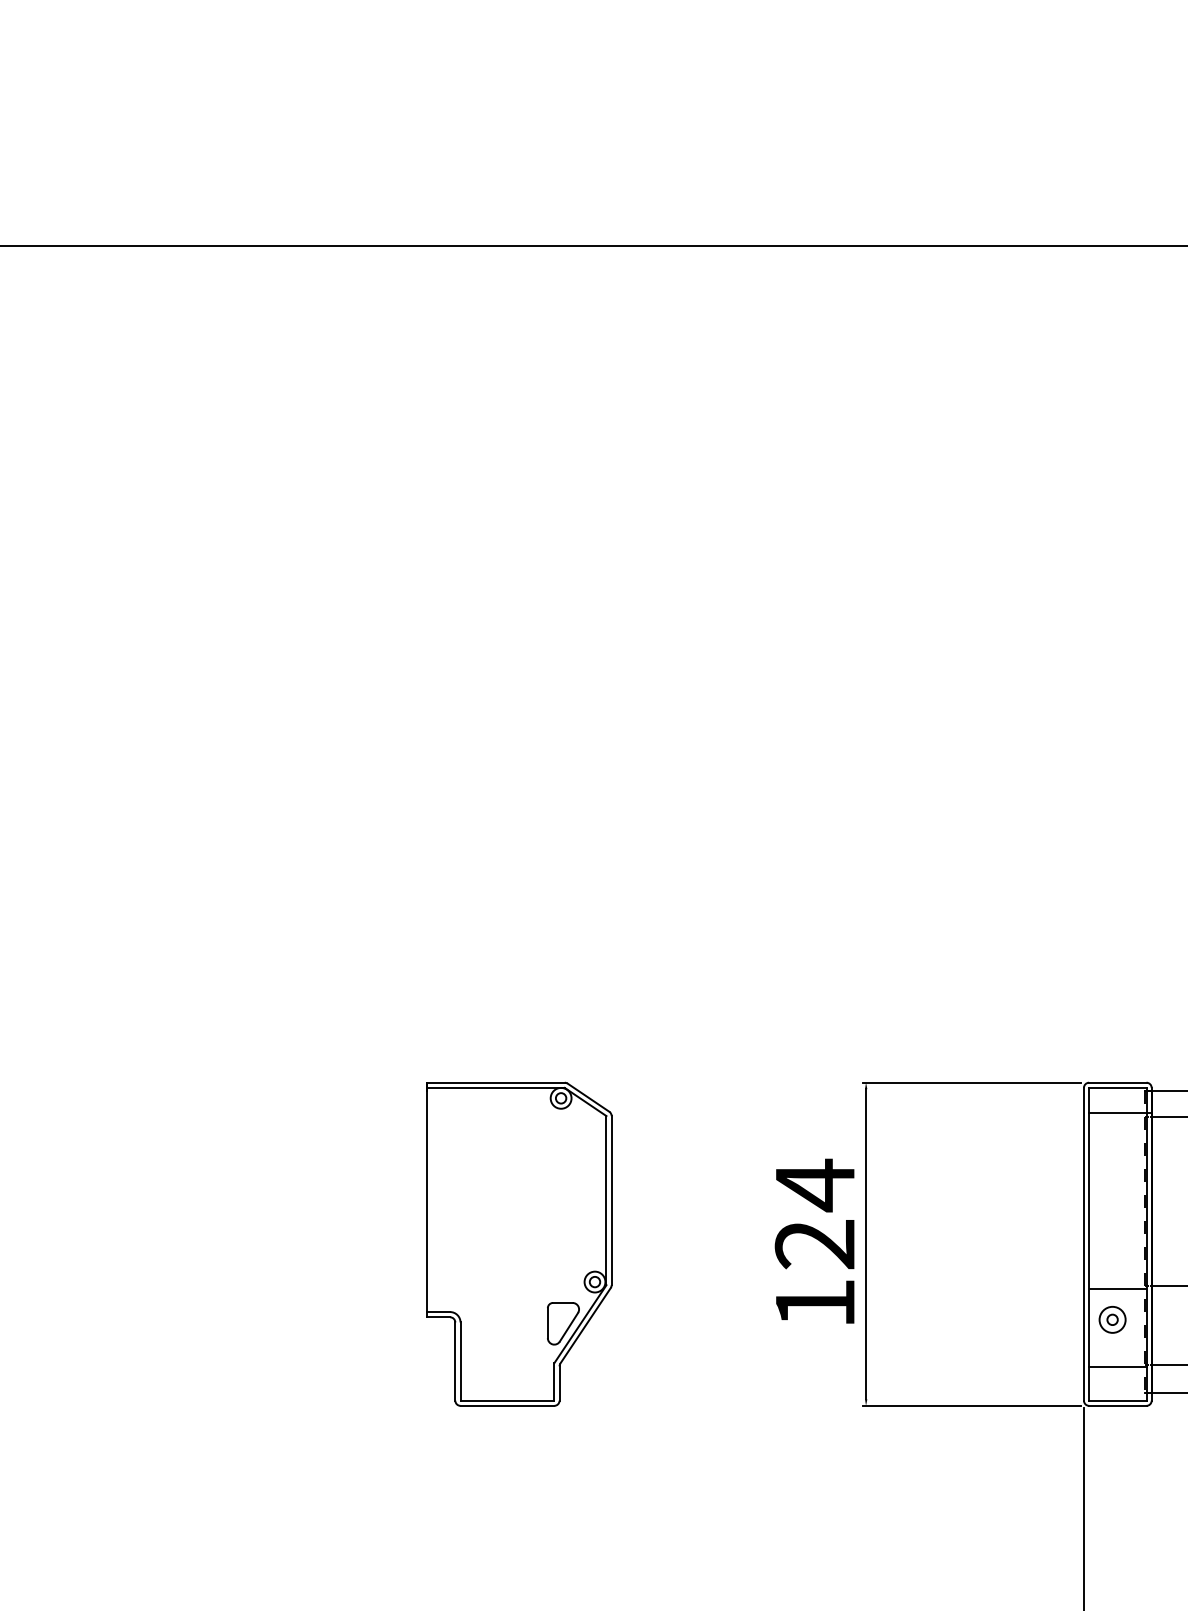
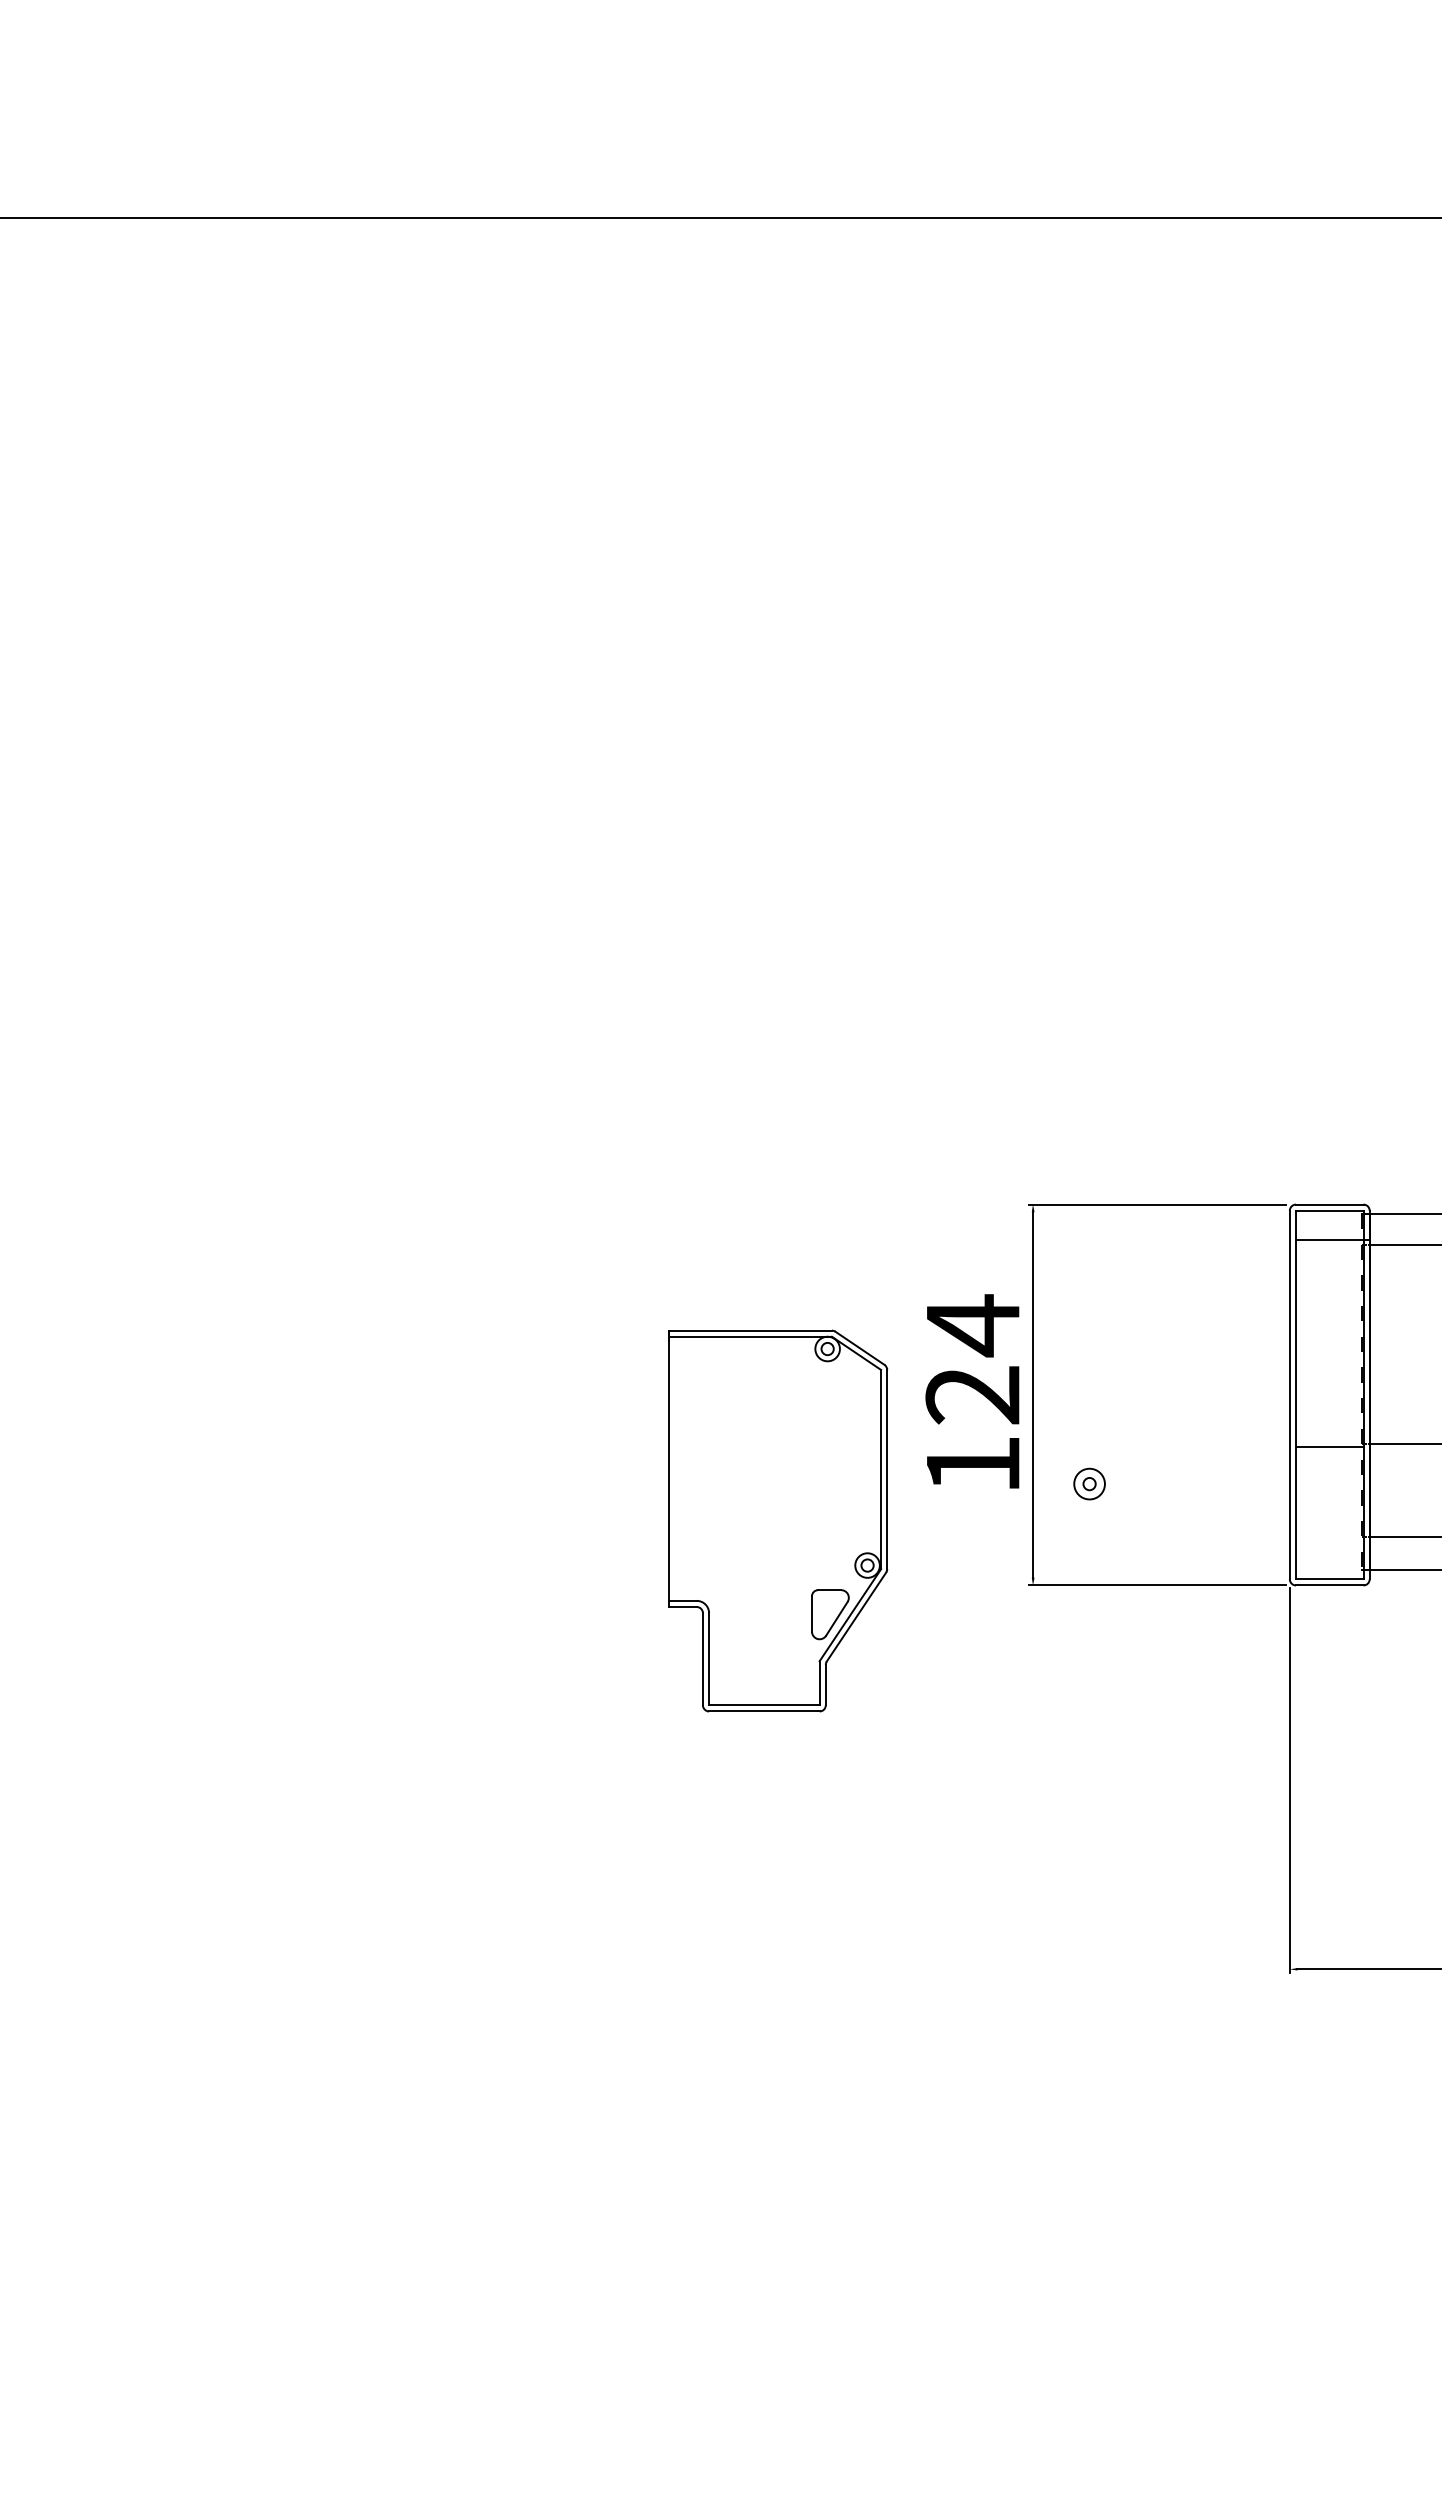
part: (519, 1243) -> (778, 1520), moved
part: (1112, 1319) -> (1089, 1483), moved
line: (1117, 1366) -> (1329, 1539), removed

